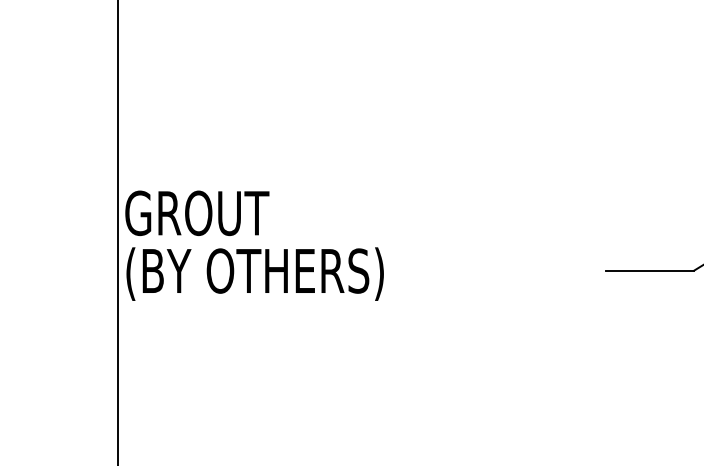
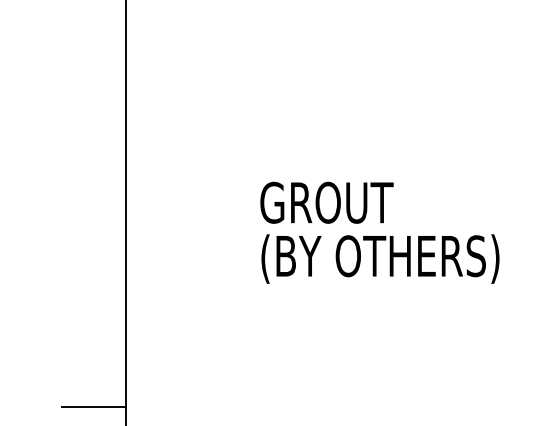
text: (254, 245) -> (379, 232), moved
line: (83, 434) -> (94, 407), added

